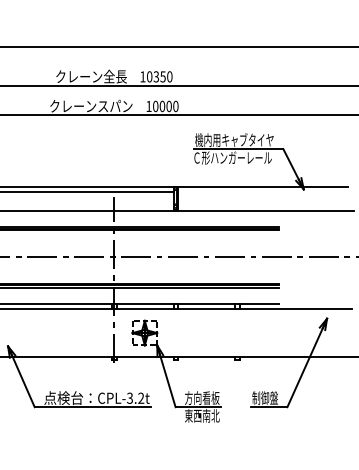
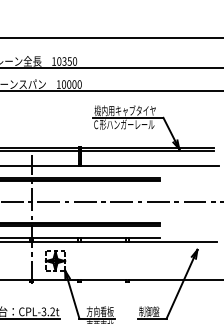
line: (262, 191) -> (147, 150), added

